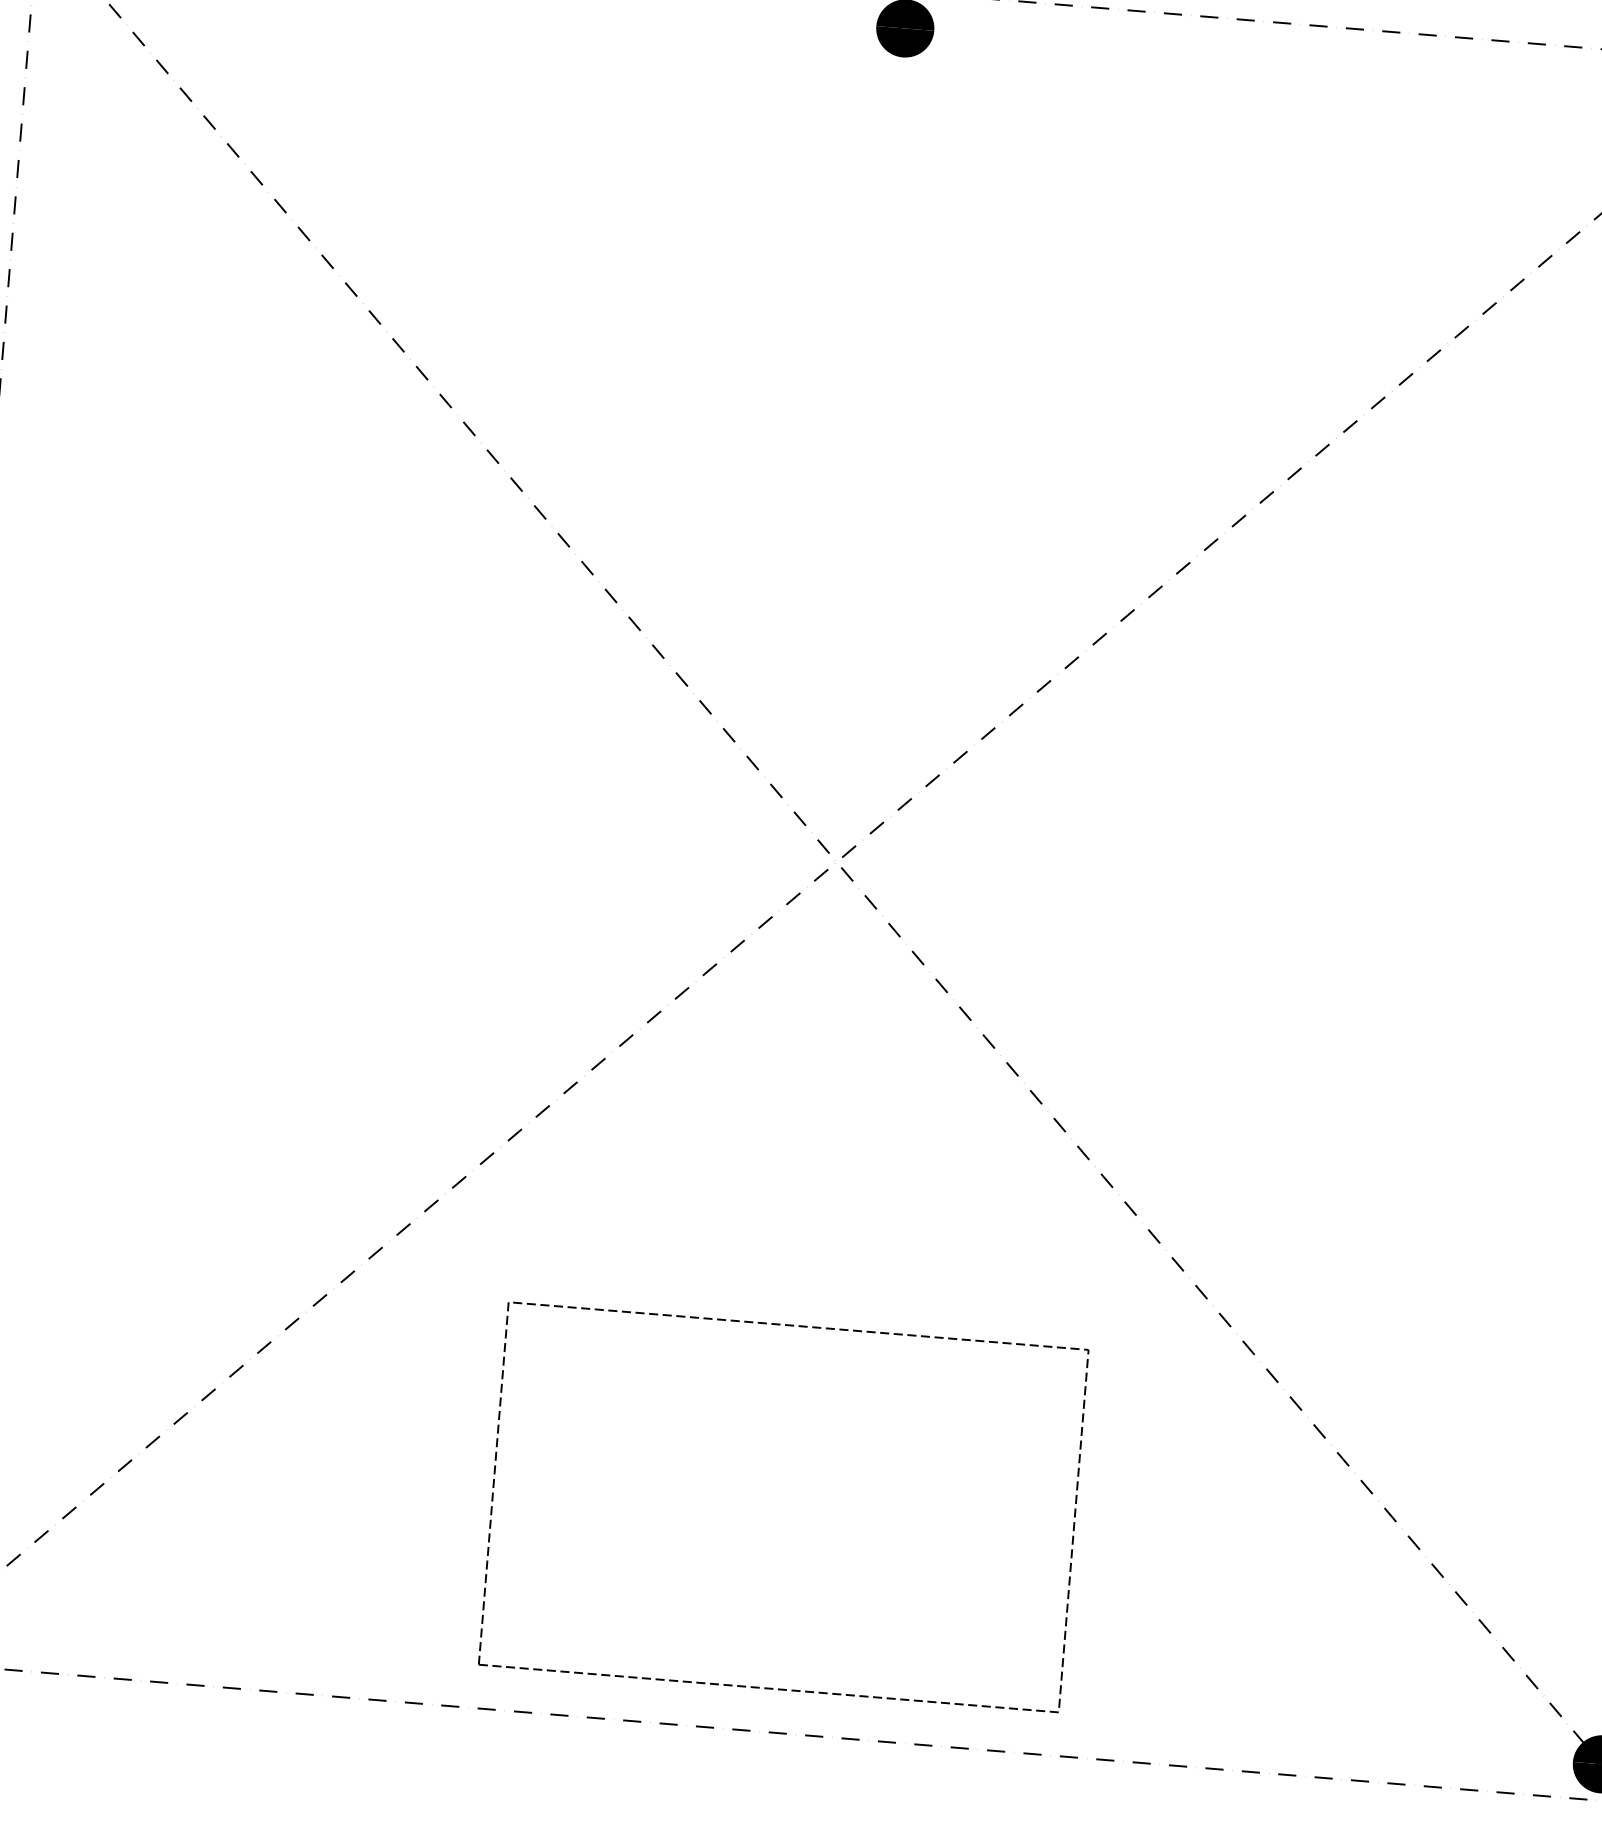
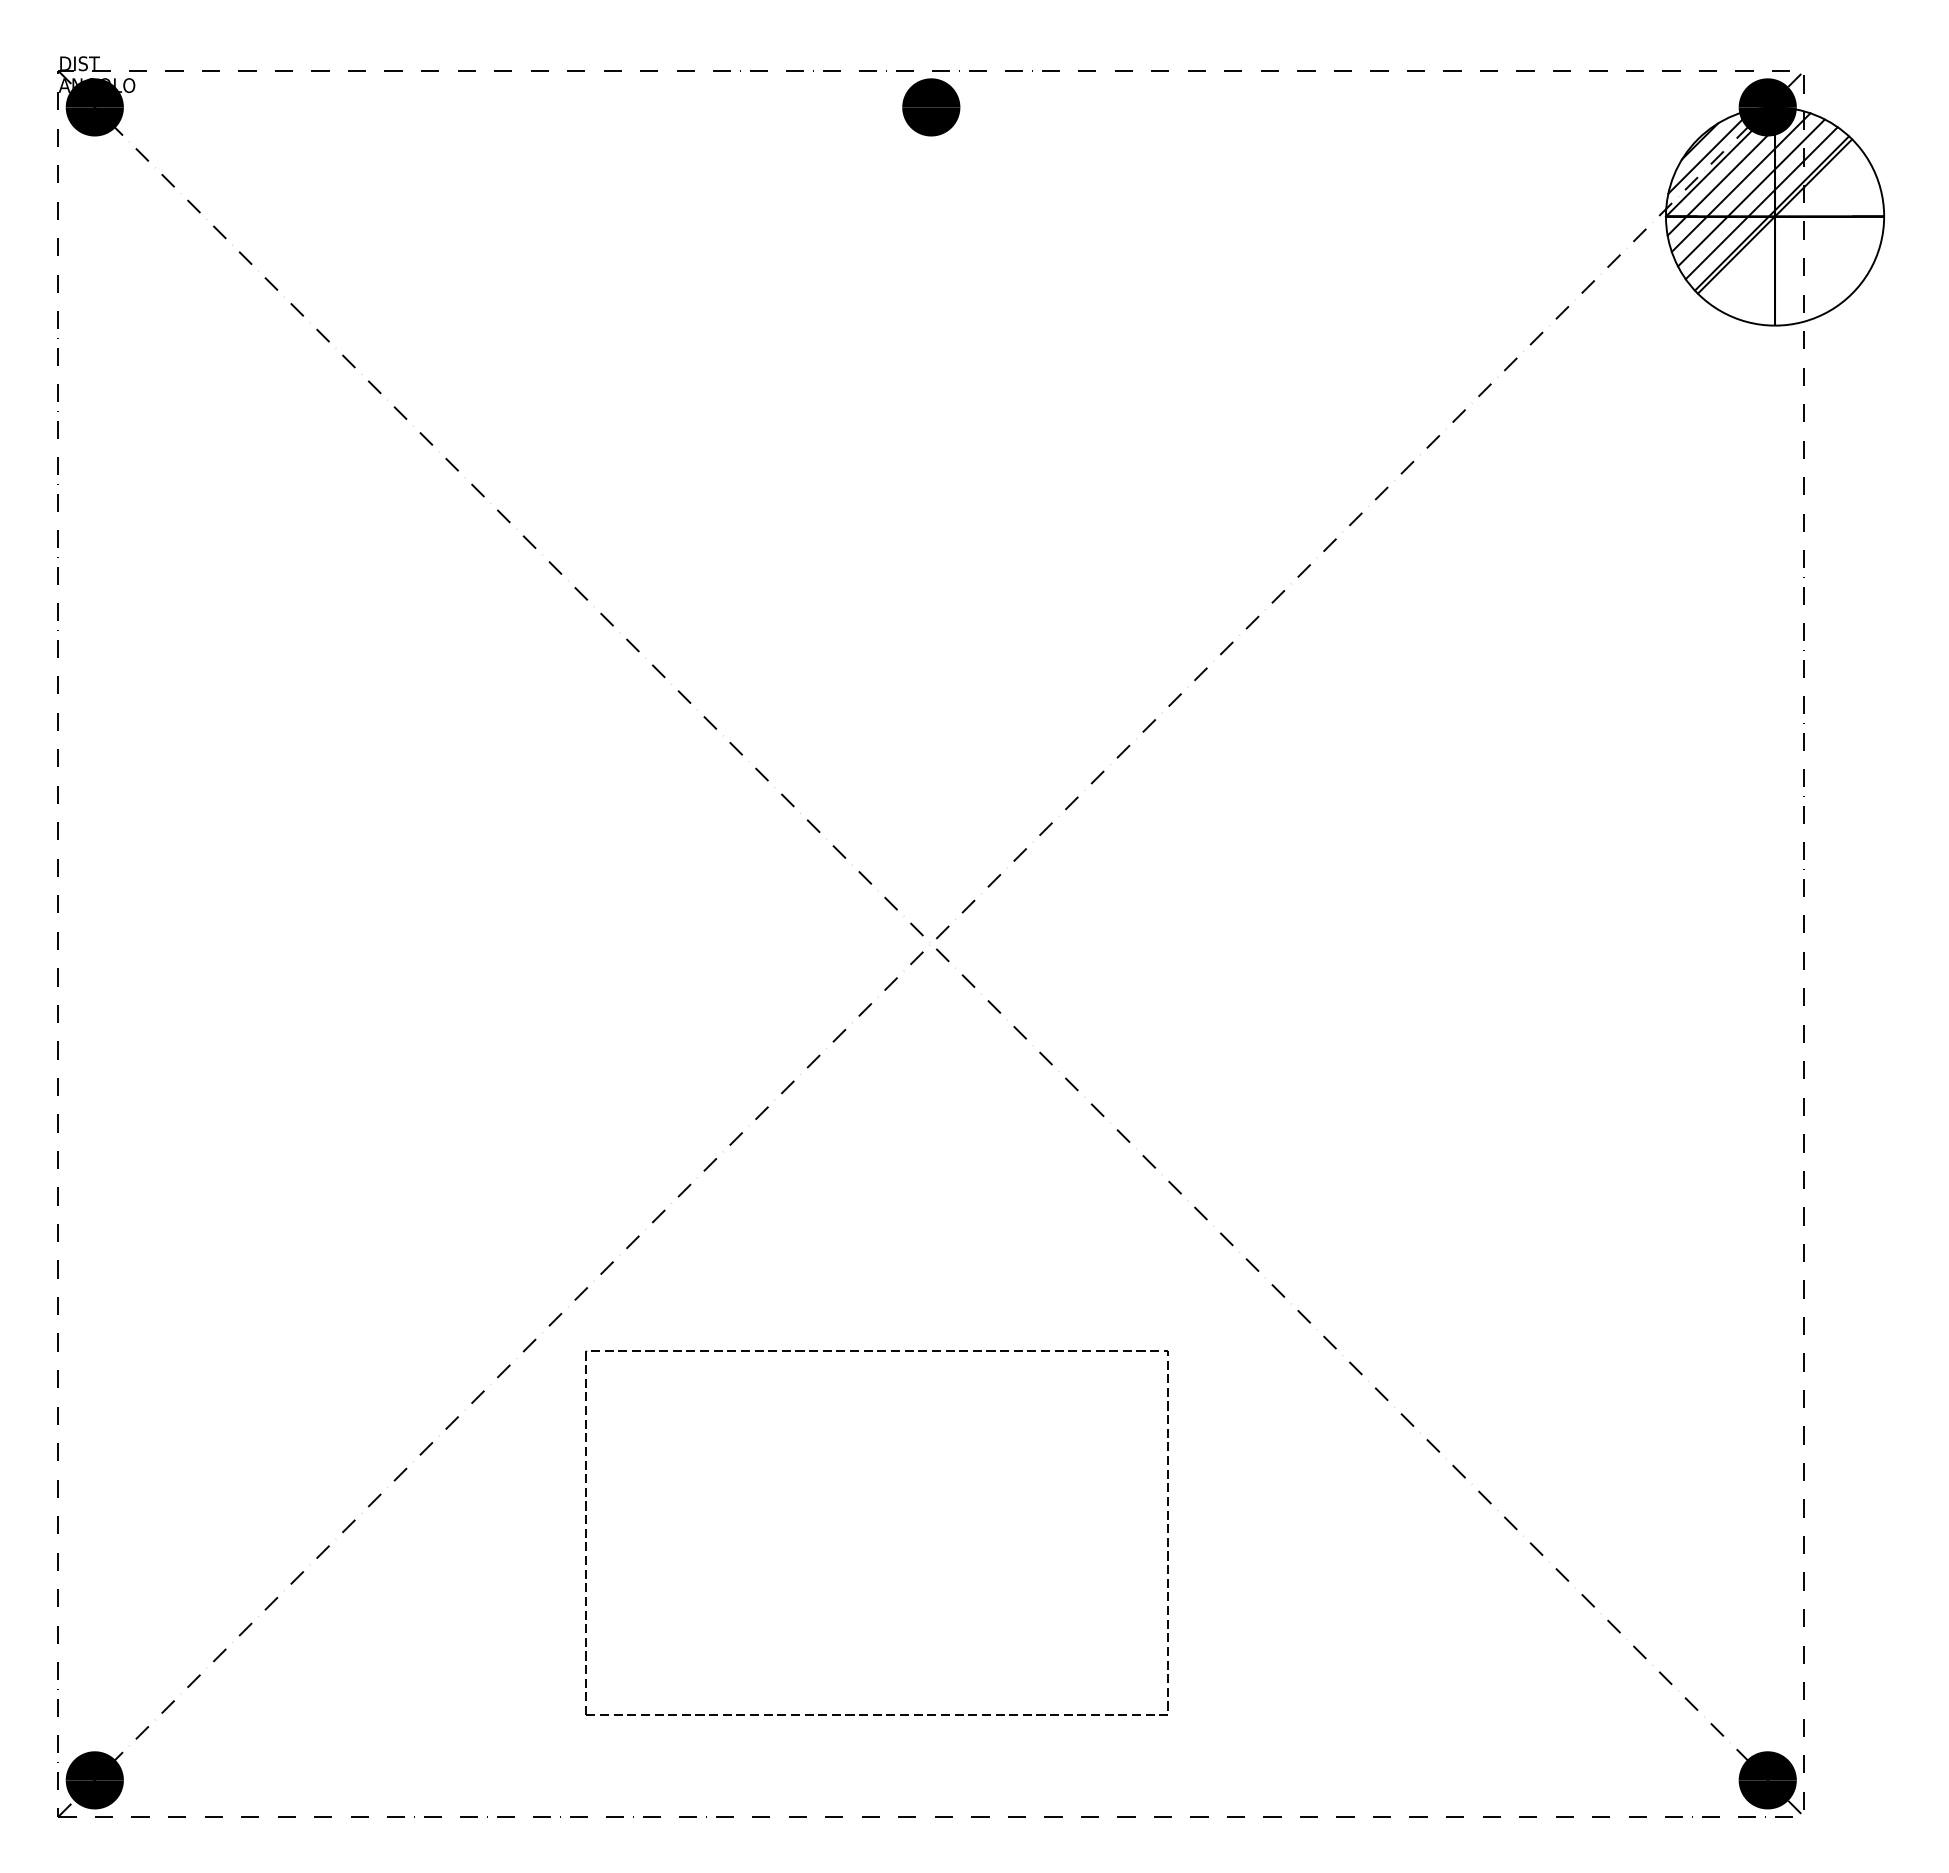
part: (798, 1326) -> (877, 1351), moved

